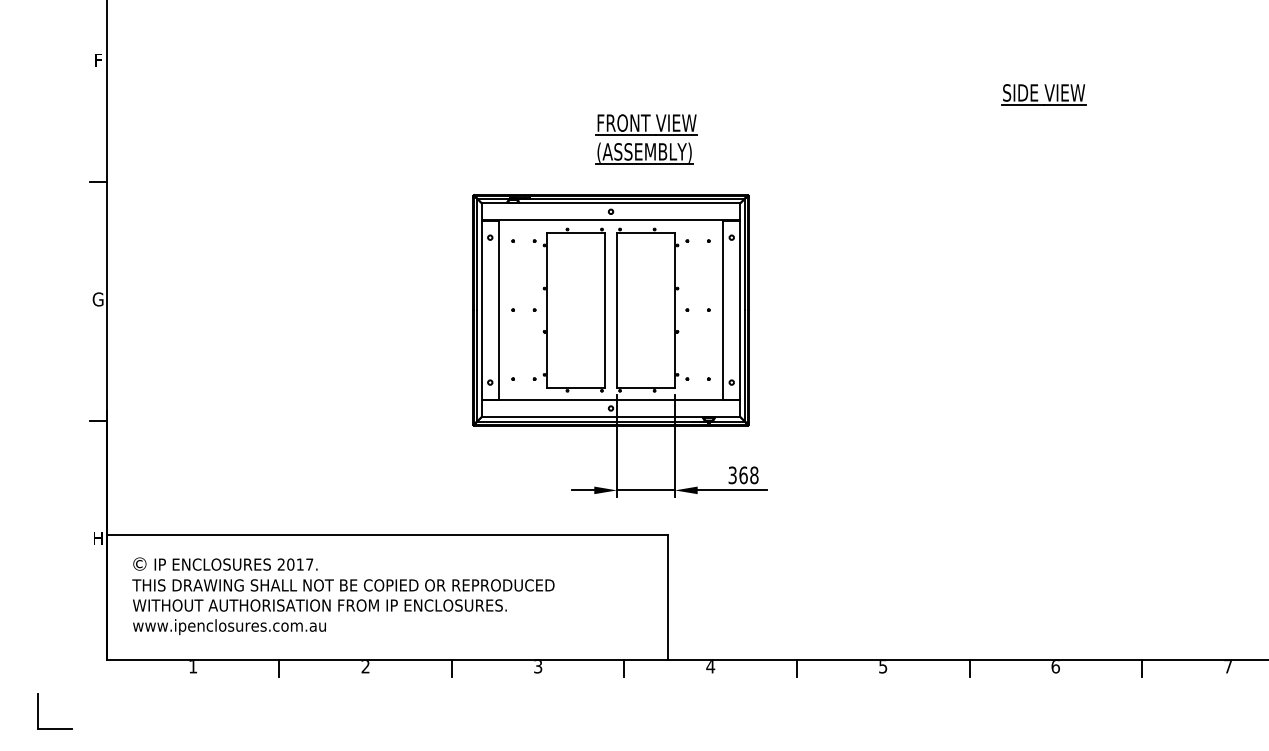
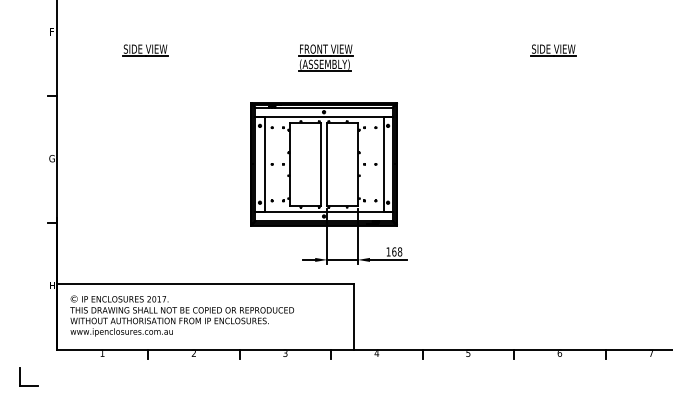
part: (274, 95) -> (145, 50), added
part: (645, 138) -> (325, 57), moved
text: (732, 474) -> (388, 251), 368 -> 168

